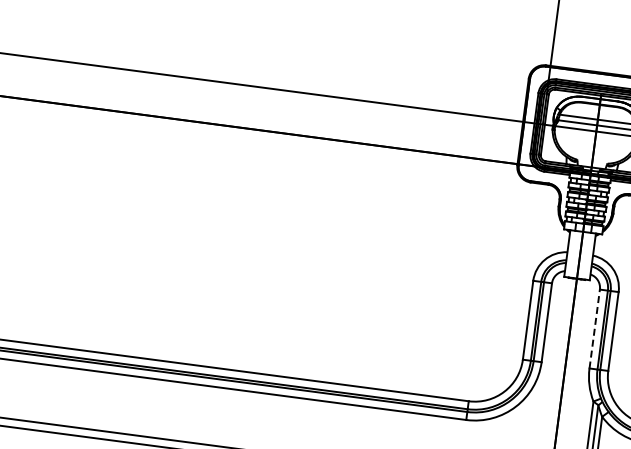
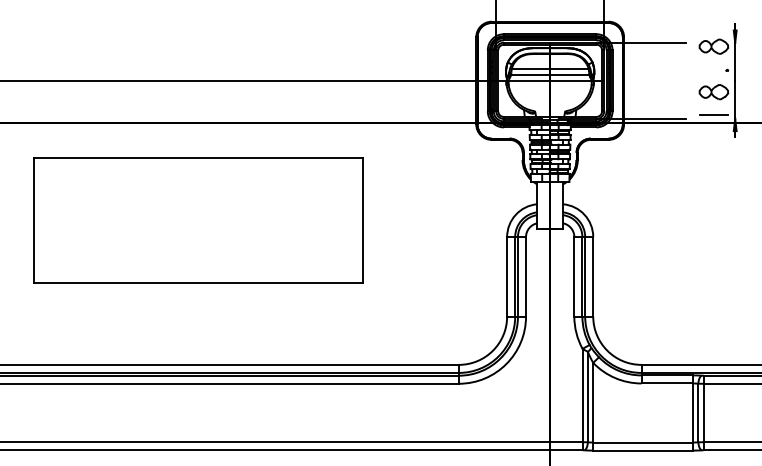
part: (229, 224) -> (198, 220), added
line: (594, 328) -> (574, 276), dashed -> solid

